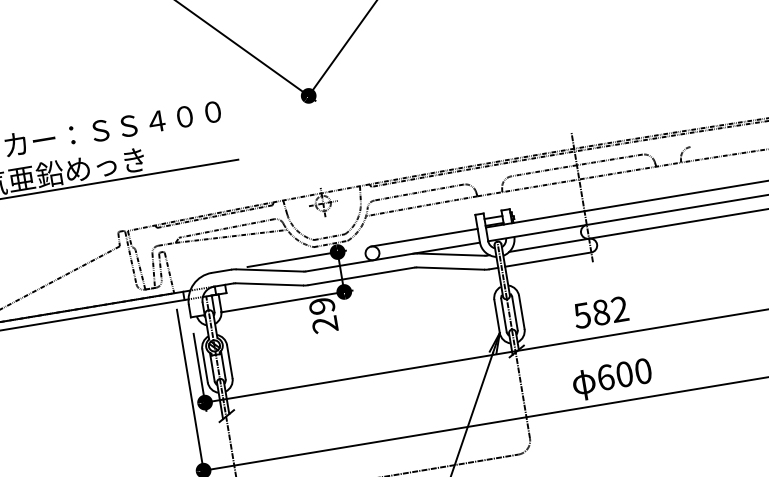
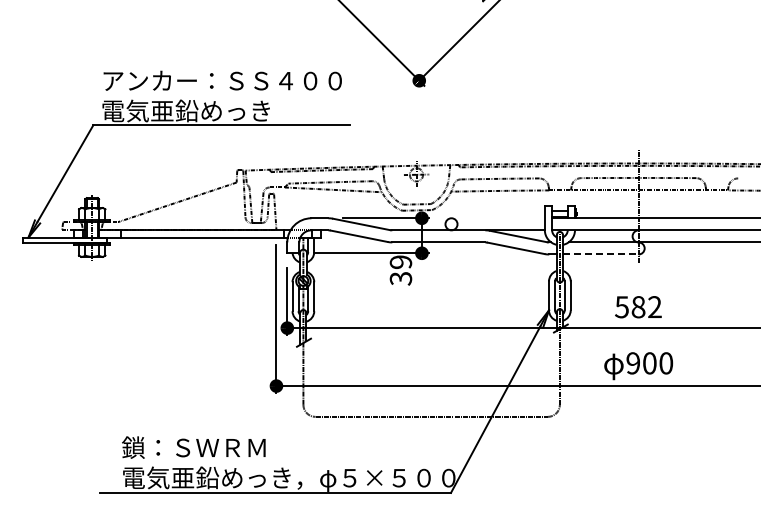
line: (423, 238) -> (497, 218), removed
line: (547, 259) -> (600, 254), solid -> dashed
text: (325, 324) -> (401, 278), 29 -> 39
text: (606, 377) -> (633, 363), 600 -> 900

